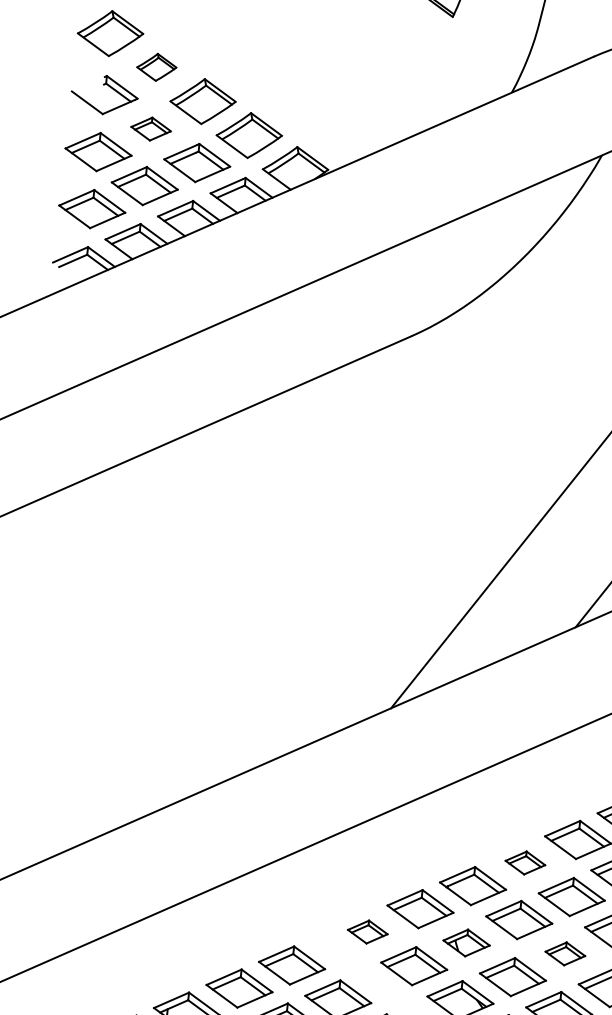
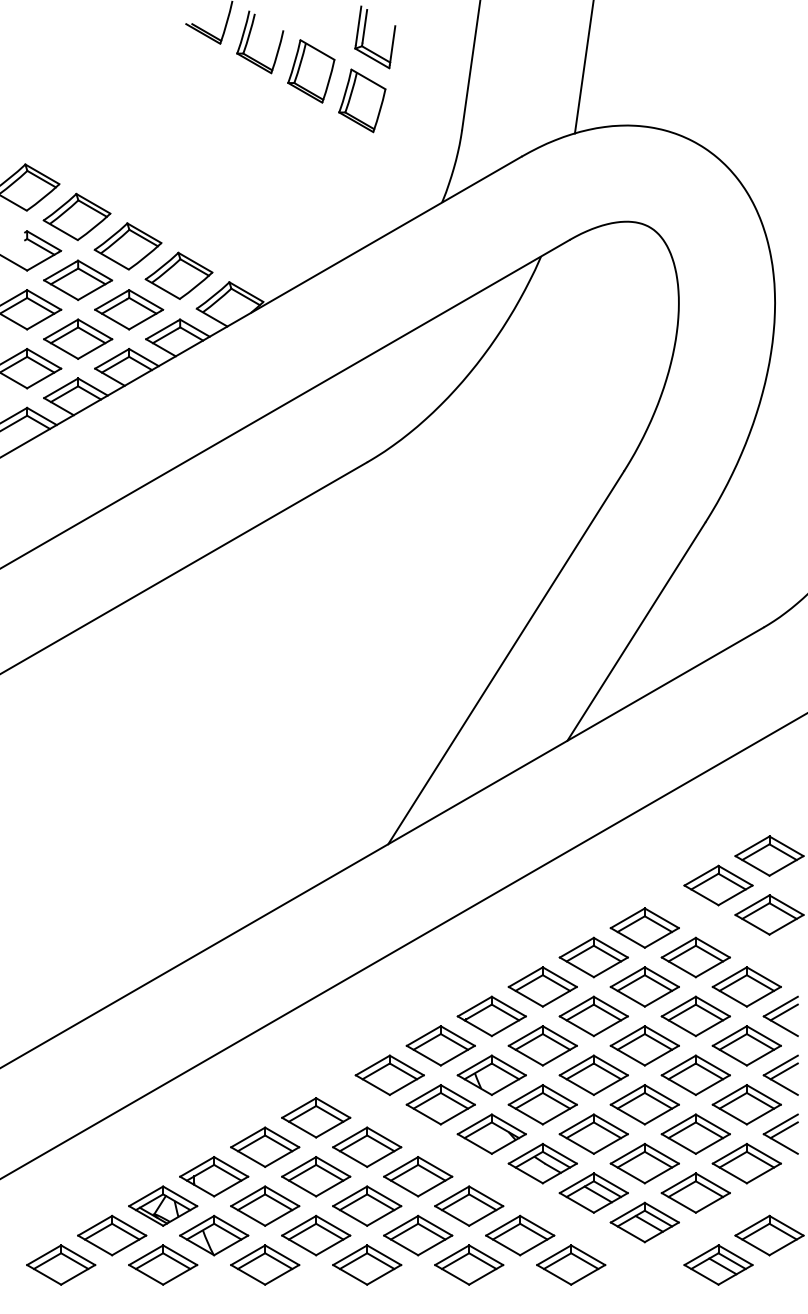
part: (156, 67) -> (76, 216), size x1.67
part: (151, 129) -> (78, 280), size x1.67
part: (525, 862) -> (542, 986), size x1.67
part: (367, 931) -> (389, 1074), size x1.67
part: (466, 942) -> (491, 1074), size x1.43
part: (565, 953) -> (593, 1074), size x1.67

